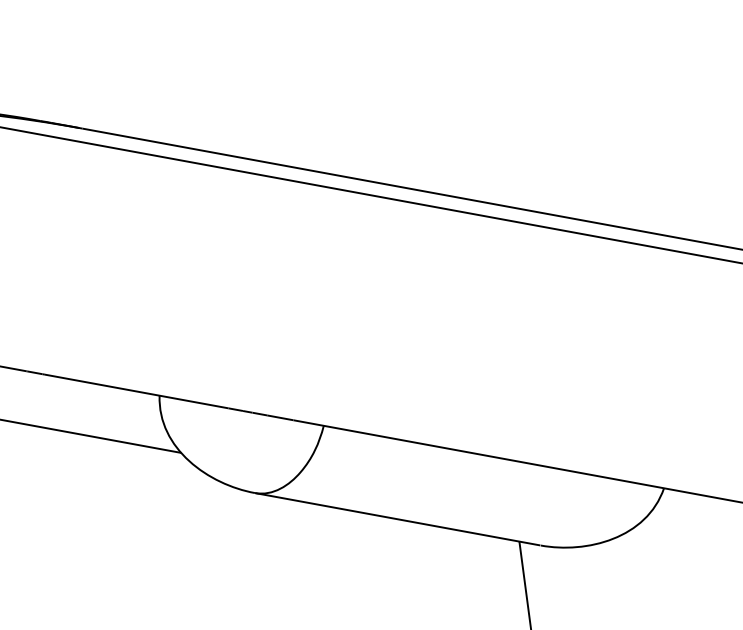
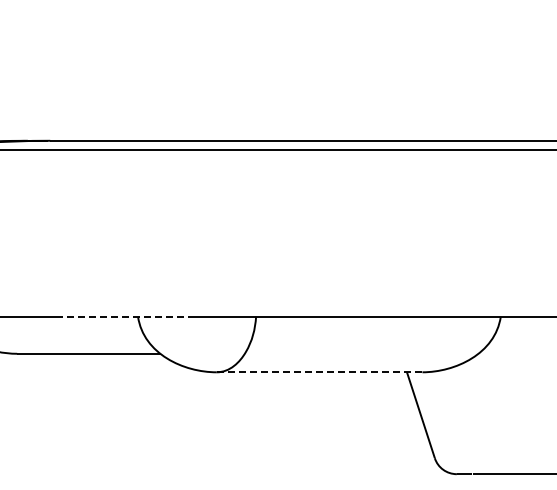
line: (138, 391) -> (122, 316), solid -> dashed
line: (399, 519) -> (320, 372), solid -> dashed

